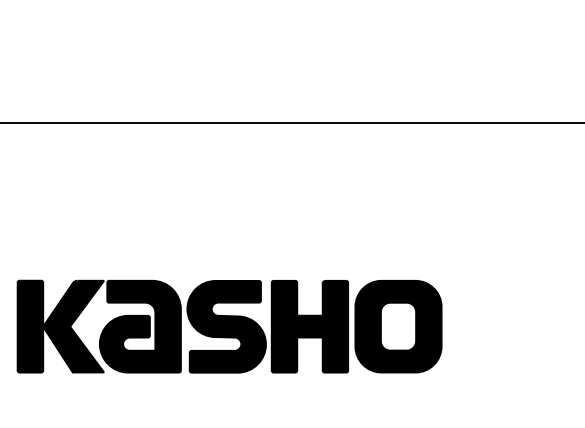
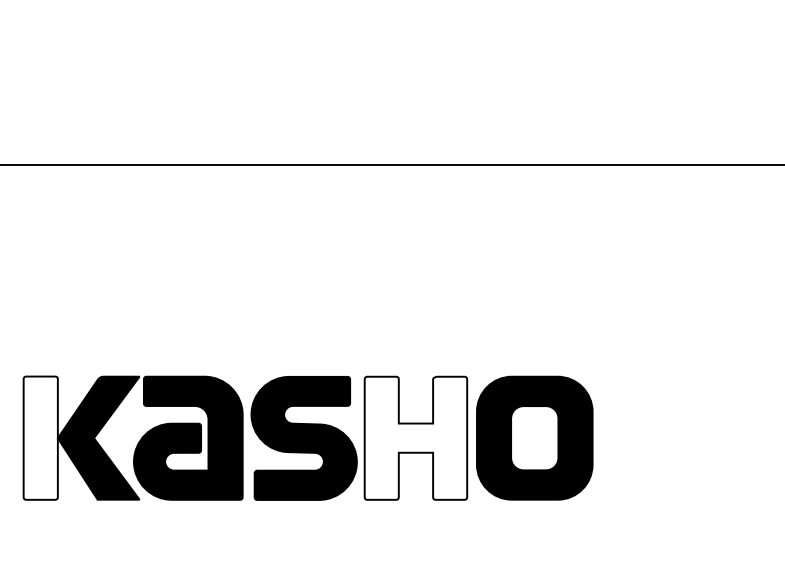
fill: (30, 326) -> (40, 437), removed
fill: (309, 326) -> (415, 437), removed

